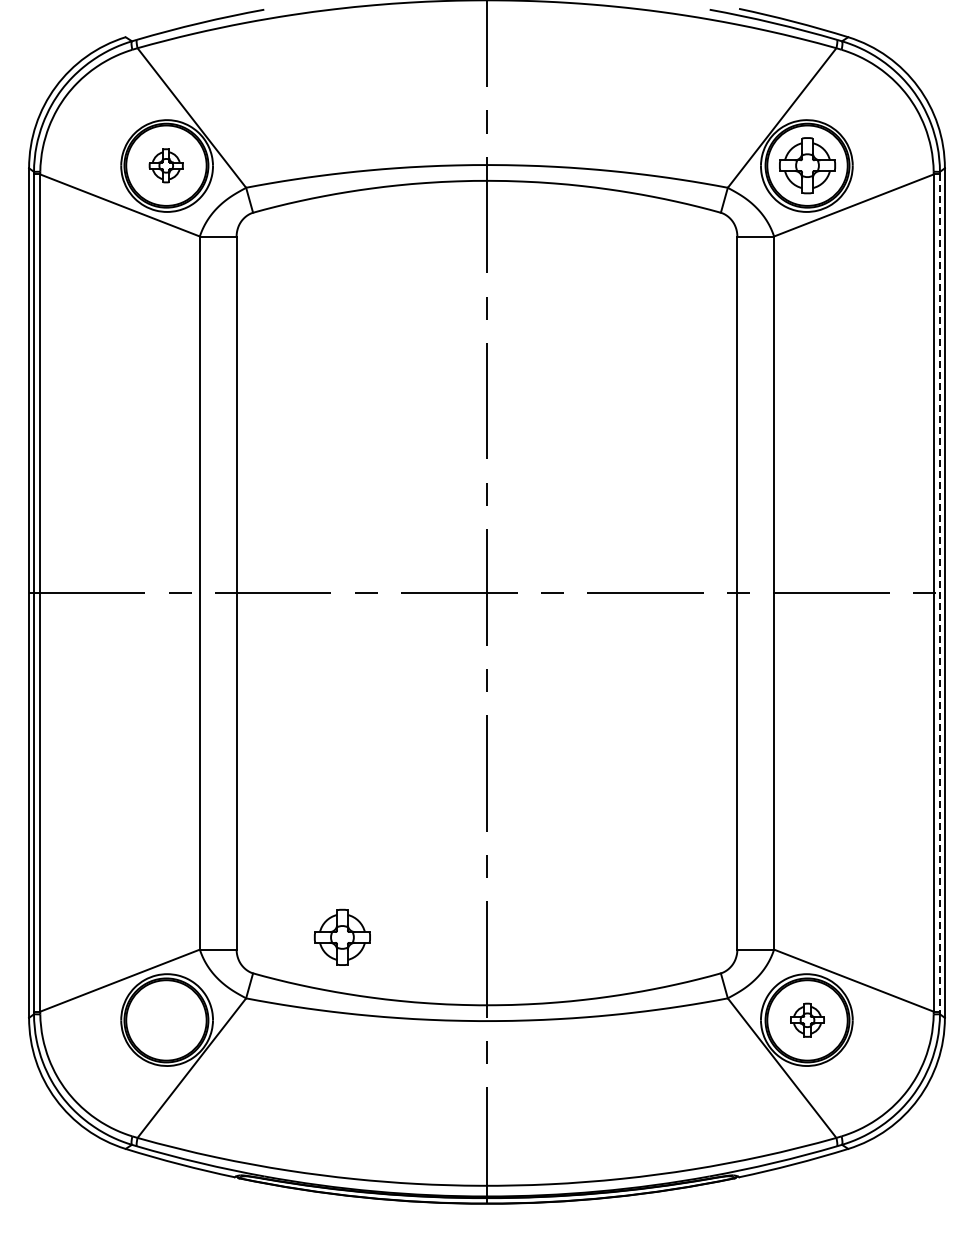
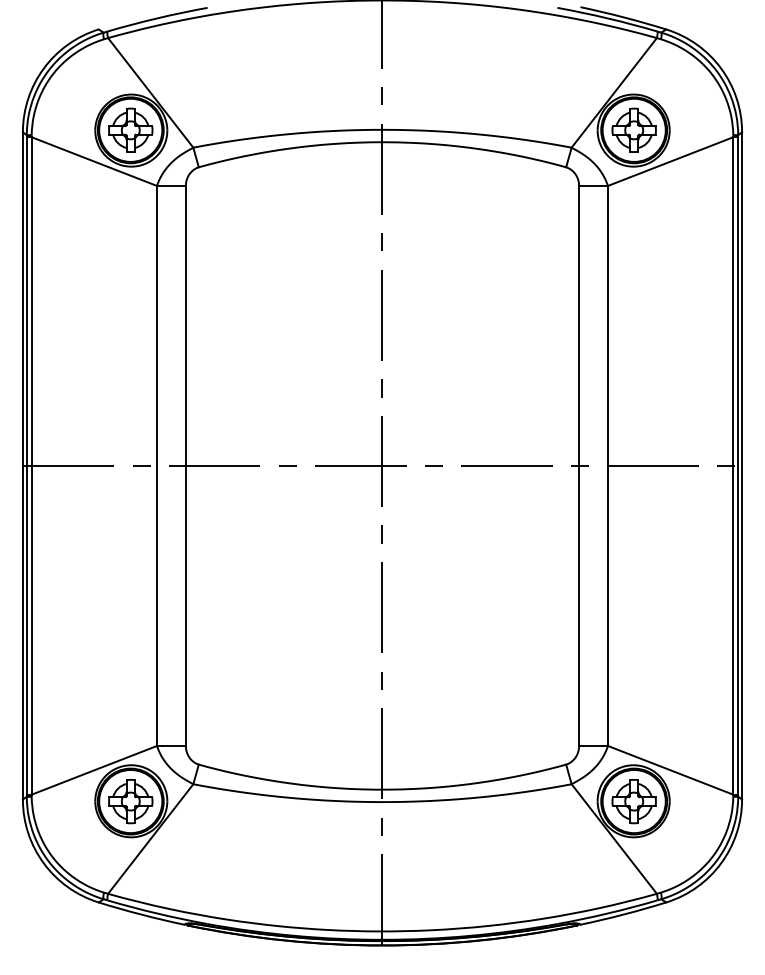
part: (165, 165) -> (130, 130), size x1.67
line: (939, 593) -> (737, 466), dashed -> solid
part: (341, 936) -> (130, 800), moved
part: (807, 1019) -> (634, 800), size x1.67

